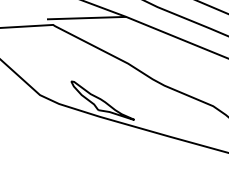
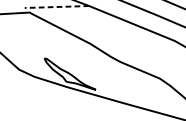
line: (86, 18) -> (56, 7), solid -> dashed

